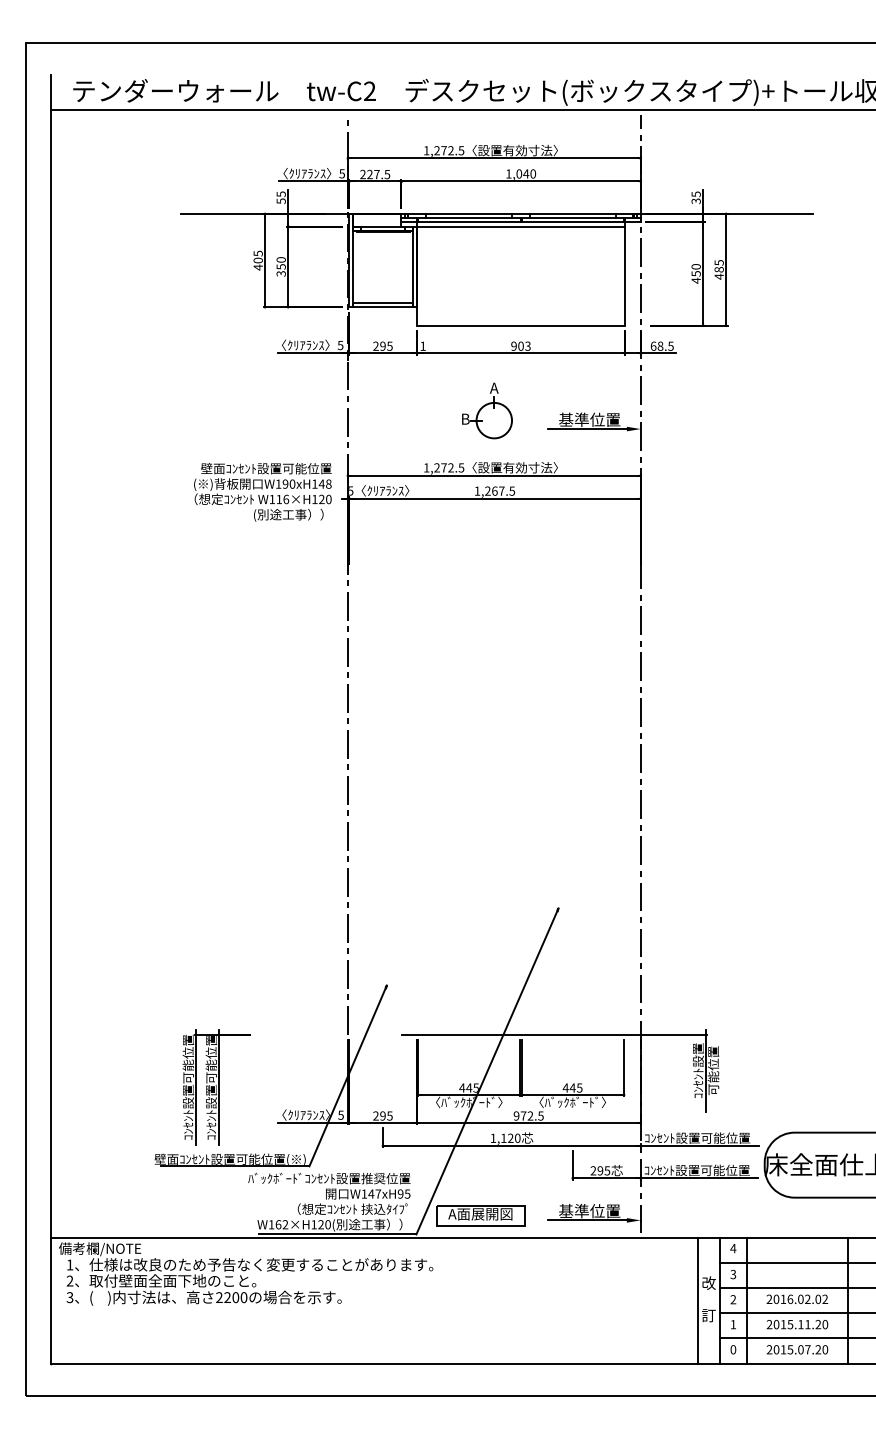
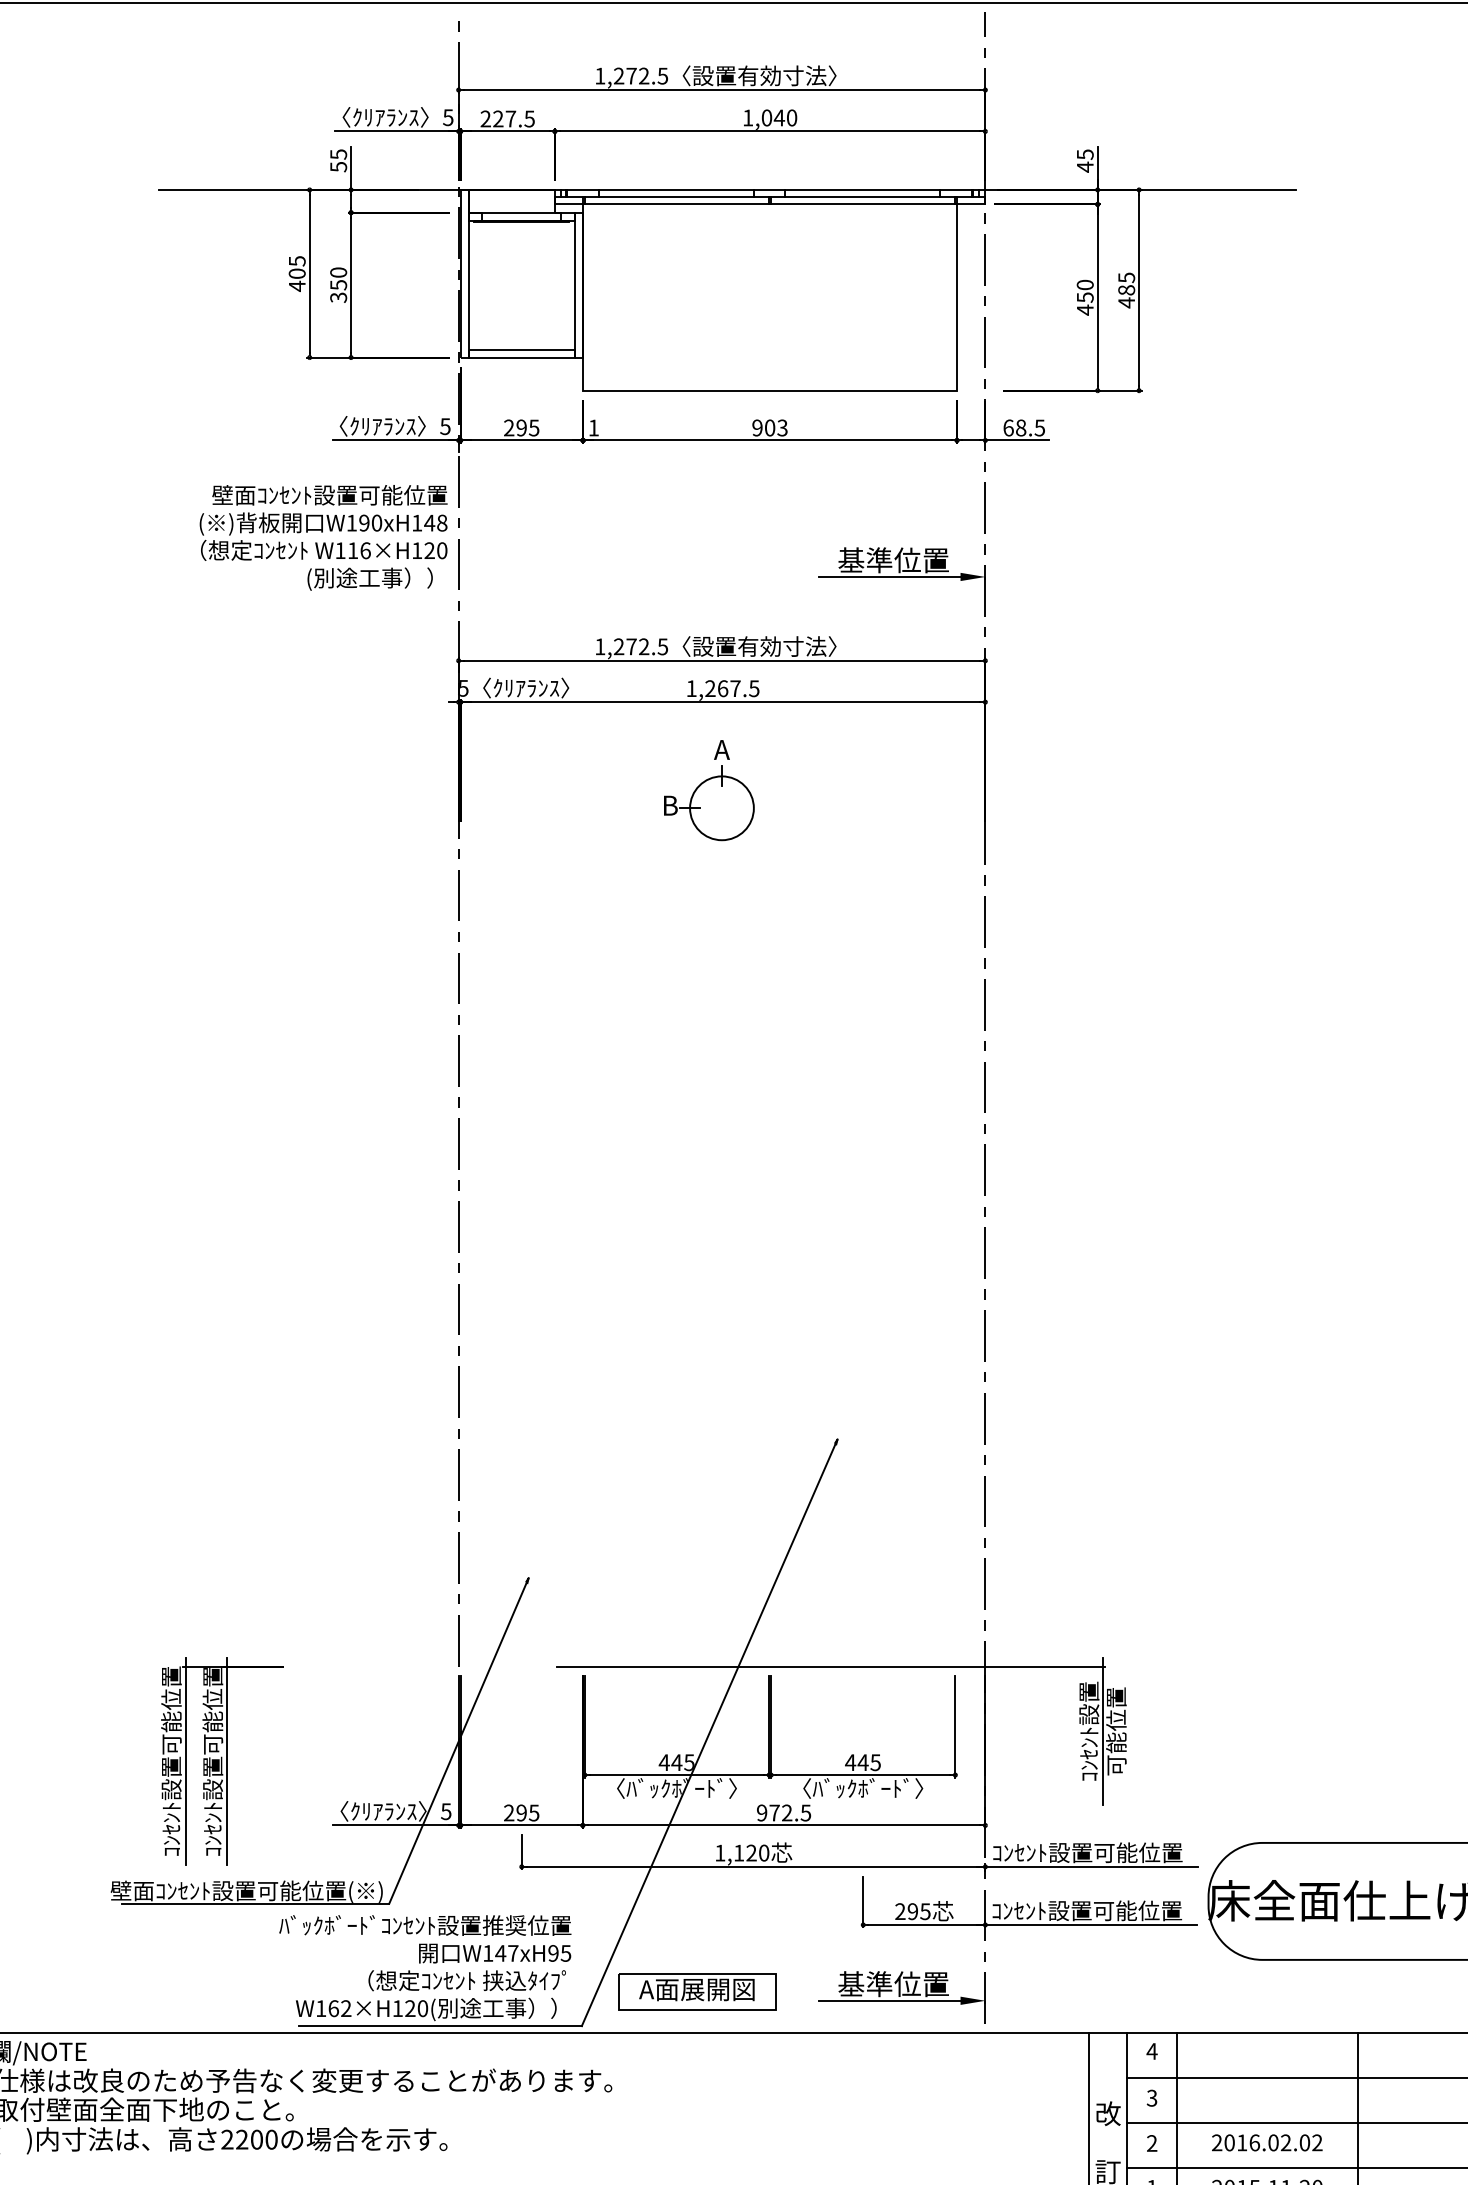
text: (695, 201) -> (1083, 167), 35 -> 45
line: (520, 226) -> (769, 212), removed
part: (487, 410) -> (709, 790), moved
text: (262, 492) -> (322, 538), moved

